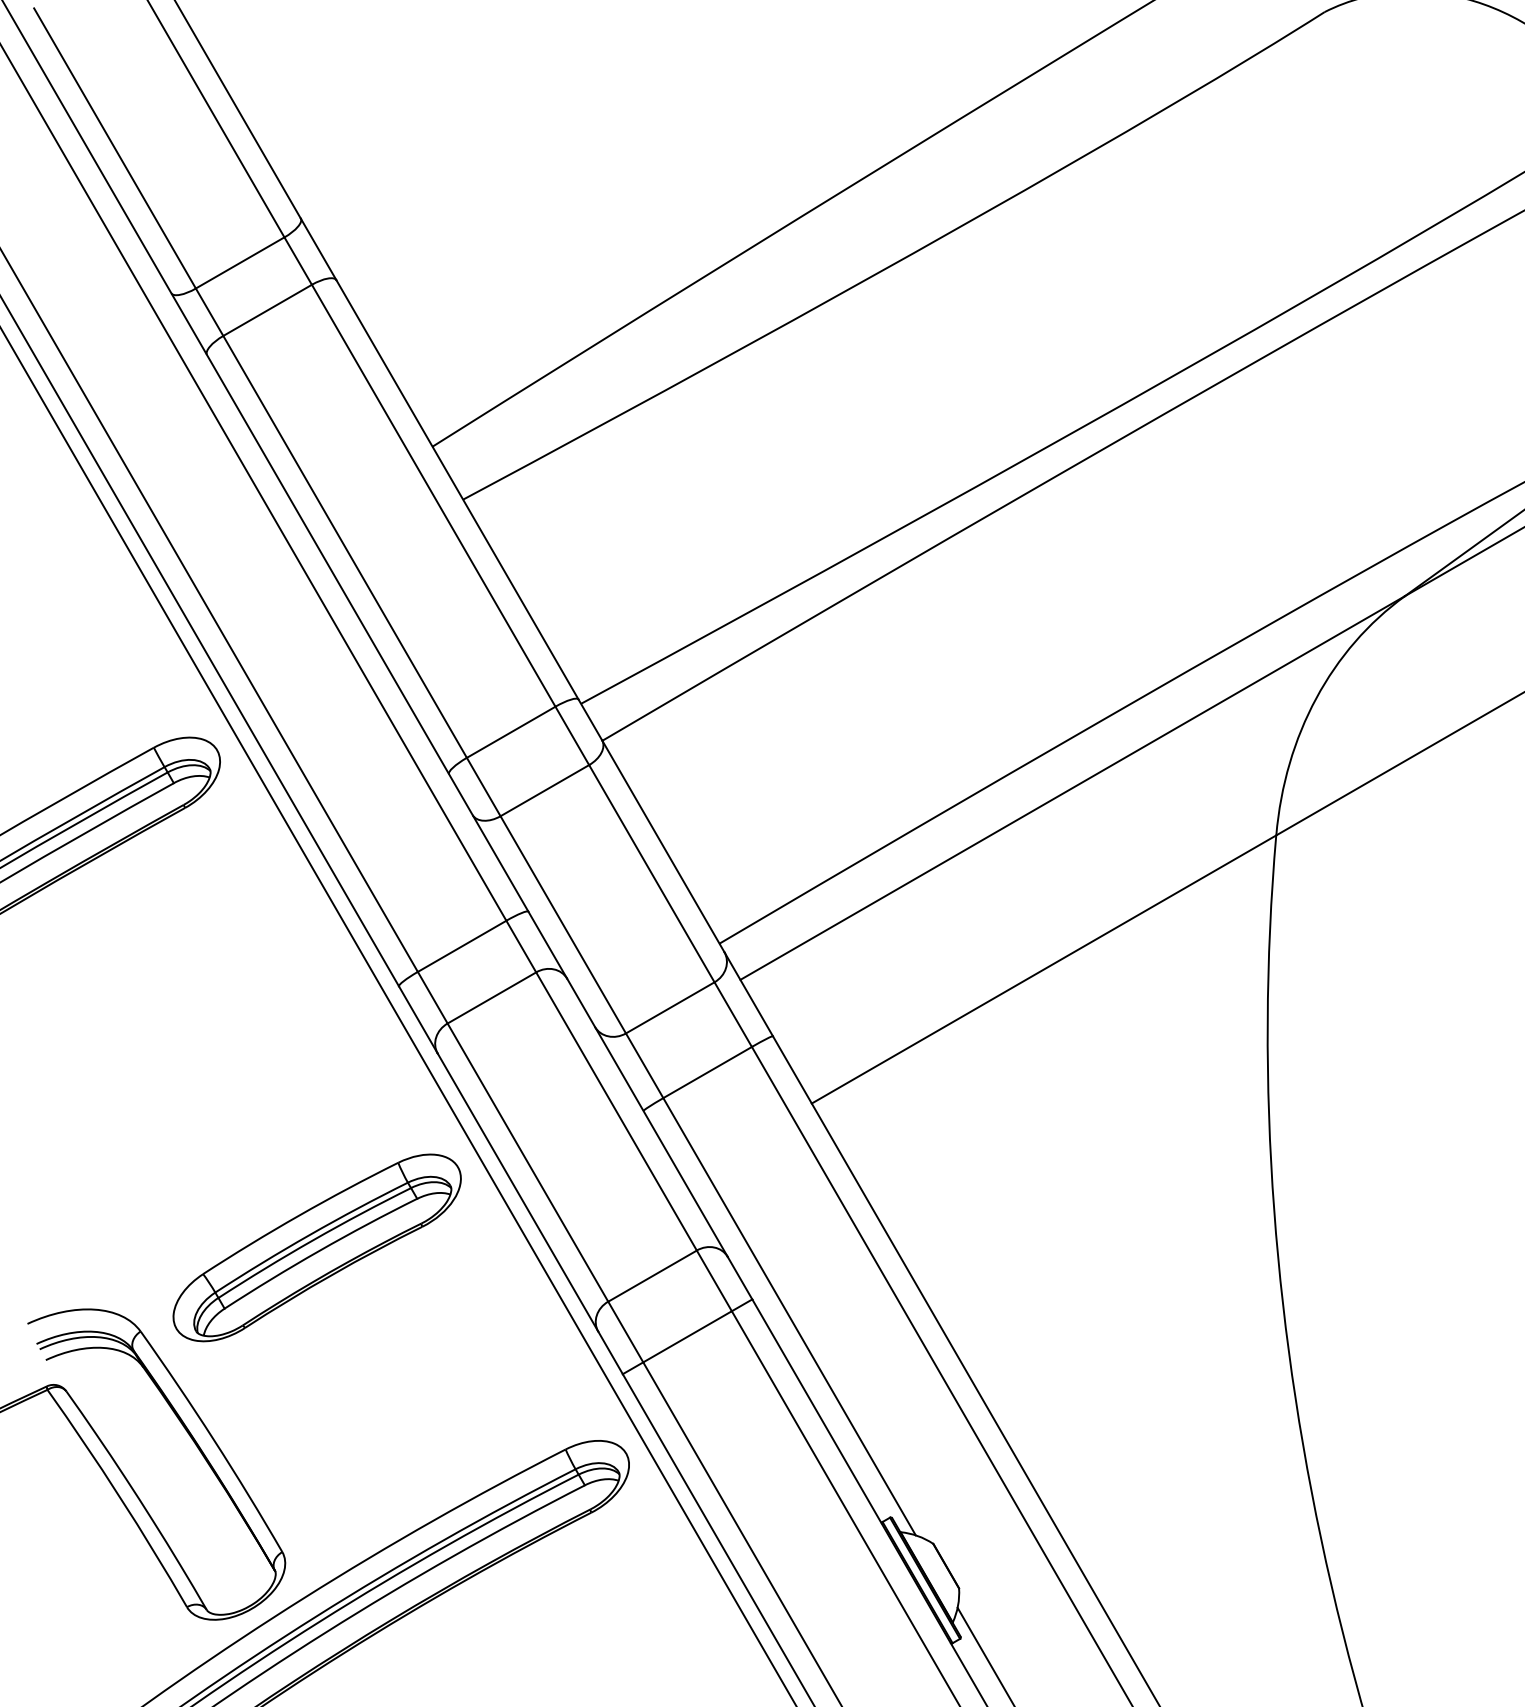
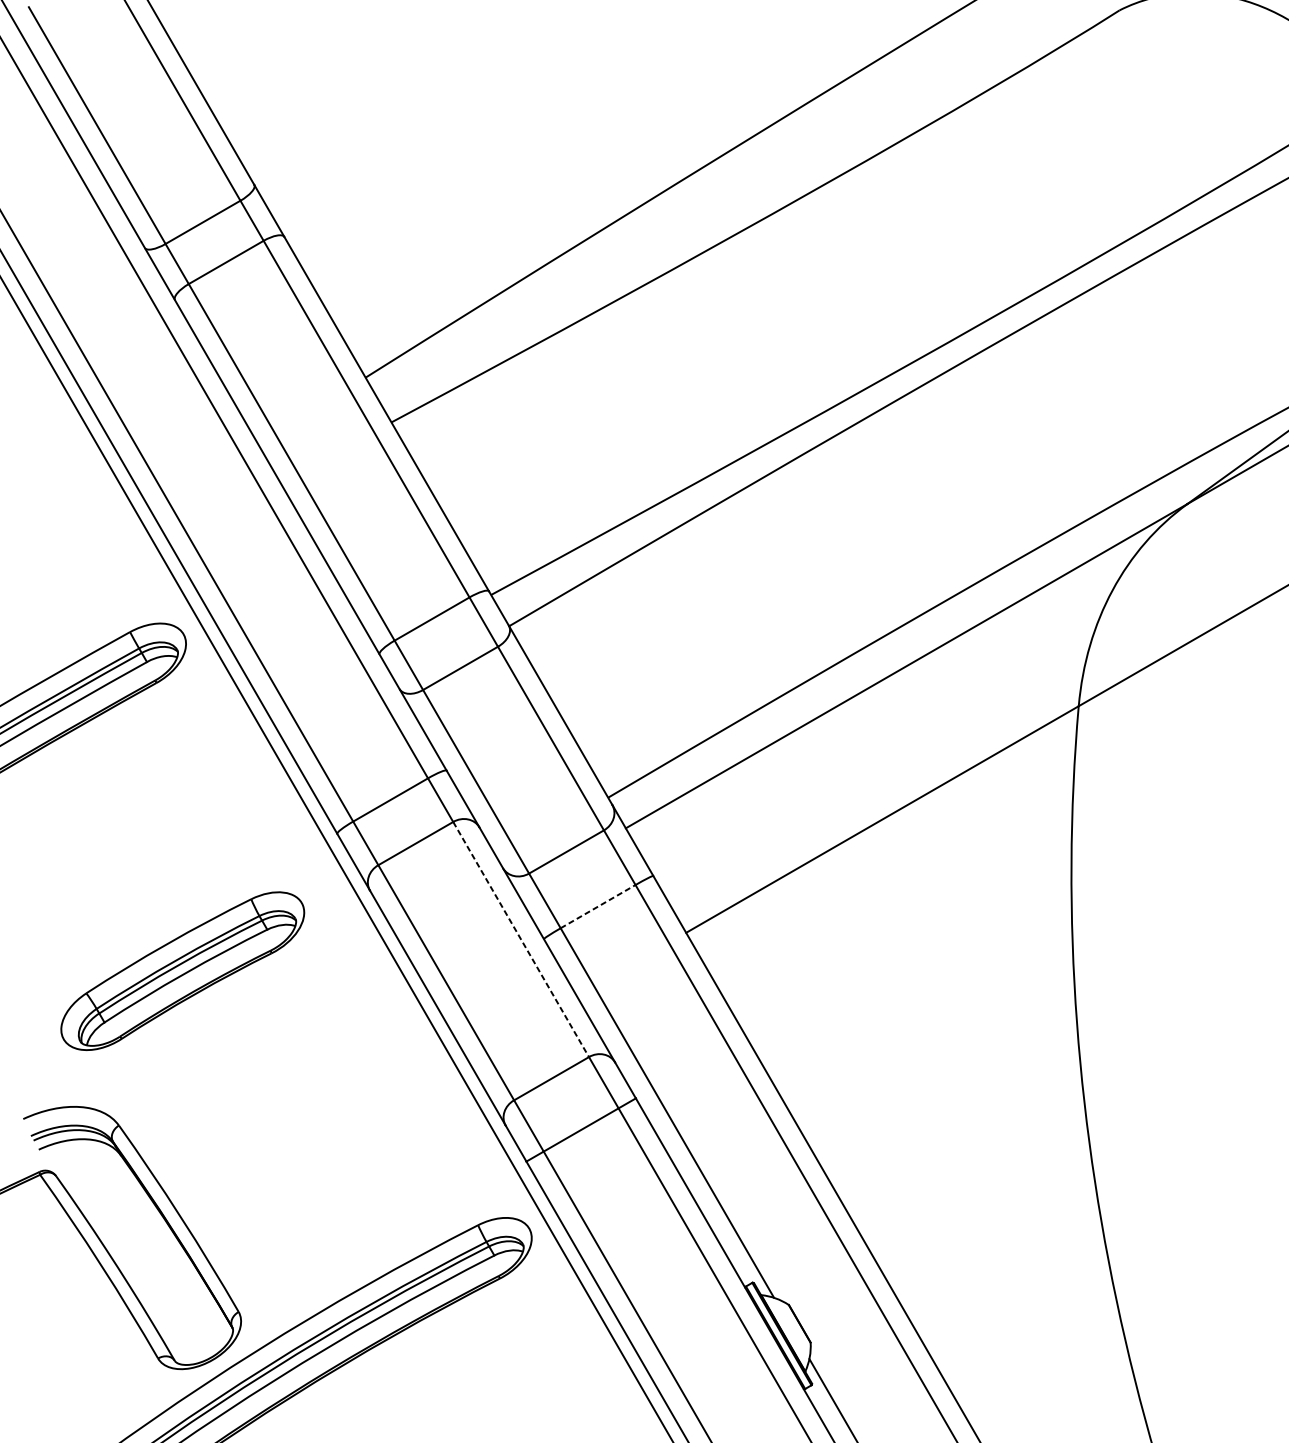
line: (708, 1072) -> (598, 906), solid -> dashed
line: (616, 1111) -> (521, 939), solid -> dashed
part: (316, 1247) -> (182, 970), moved

